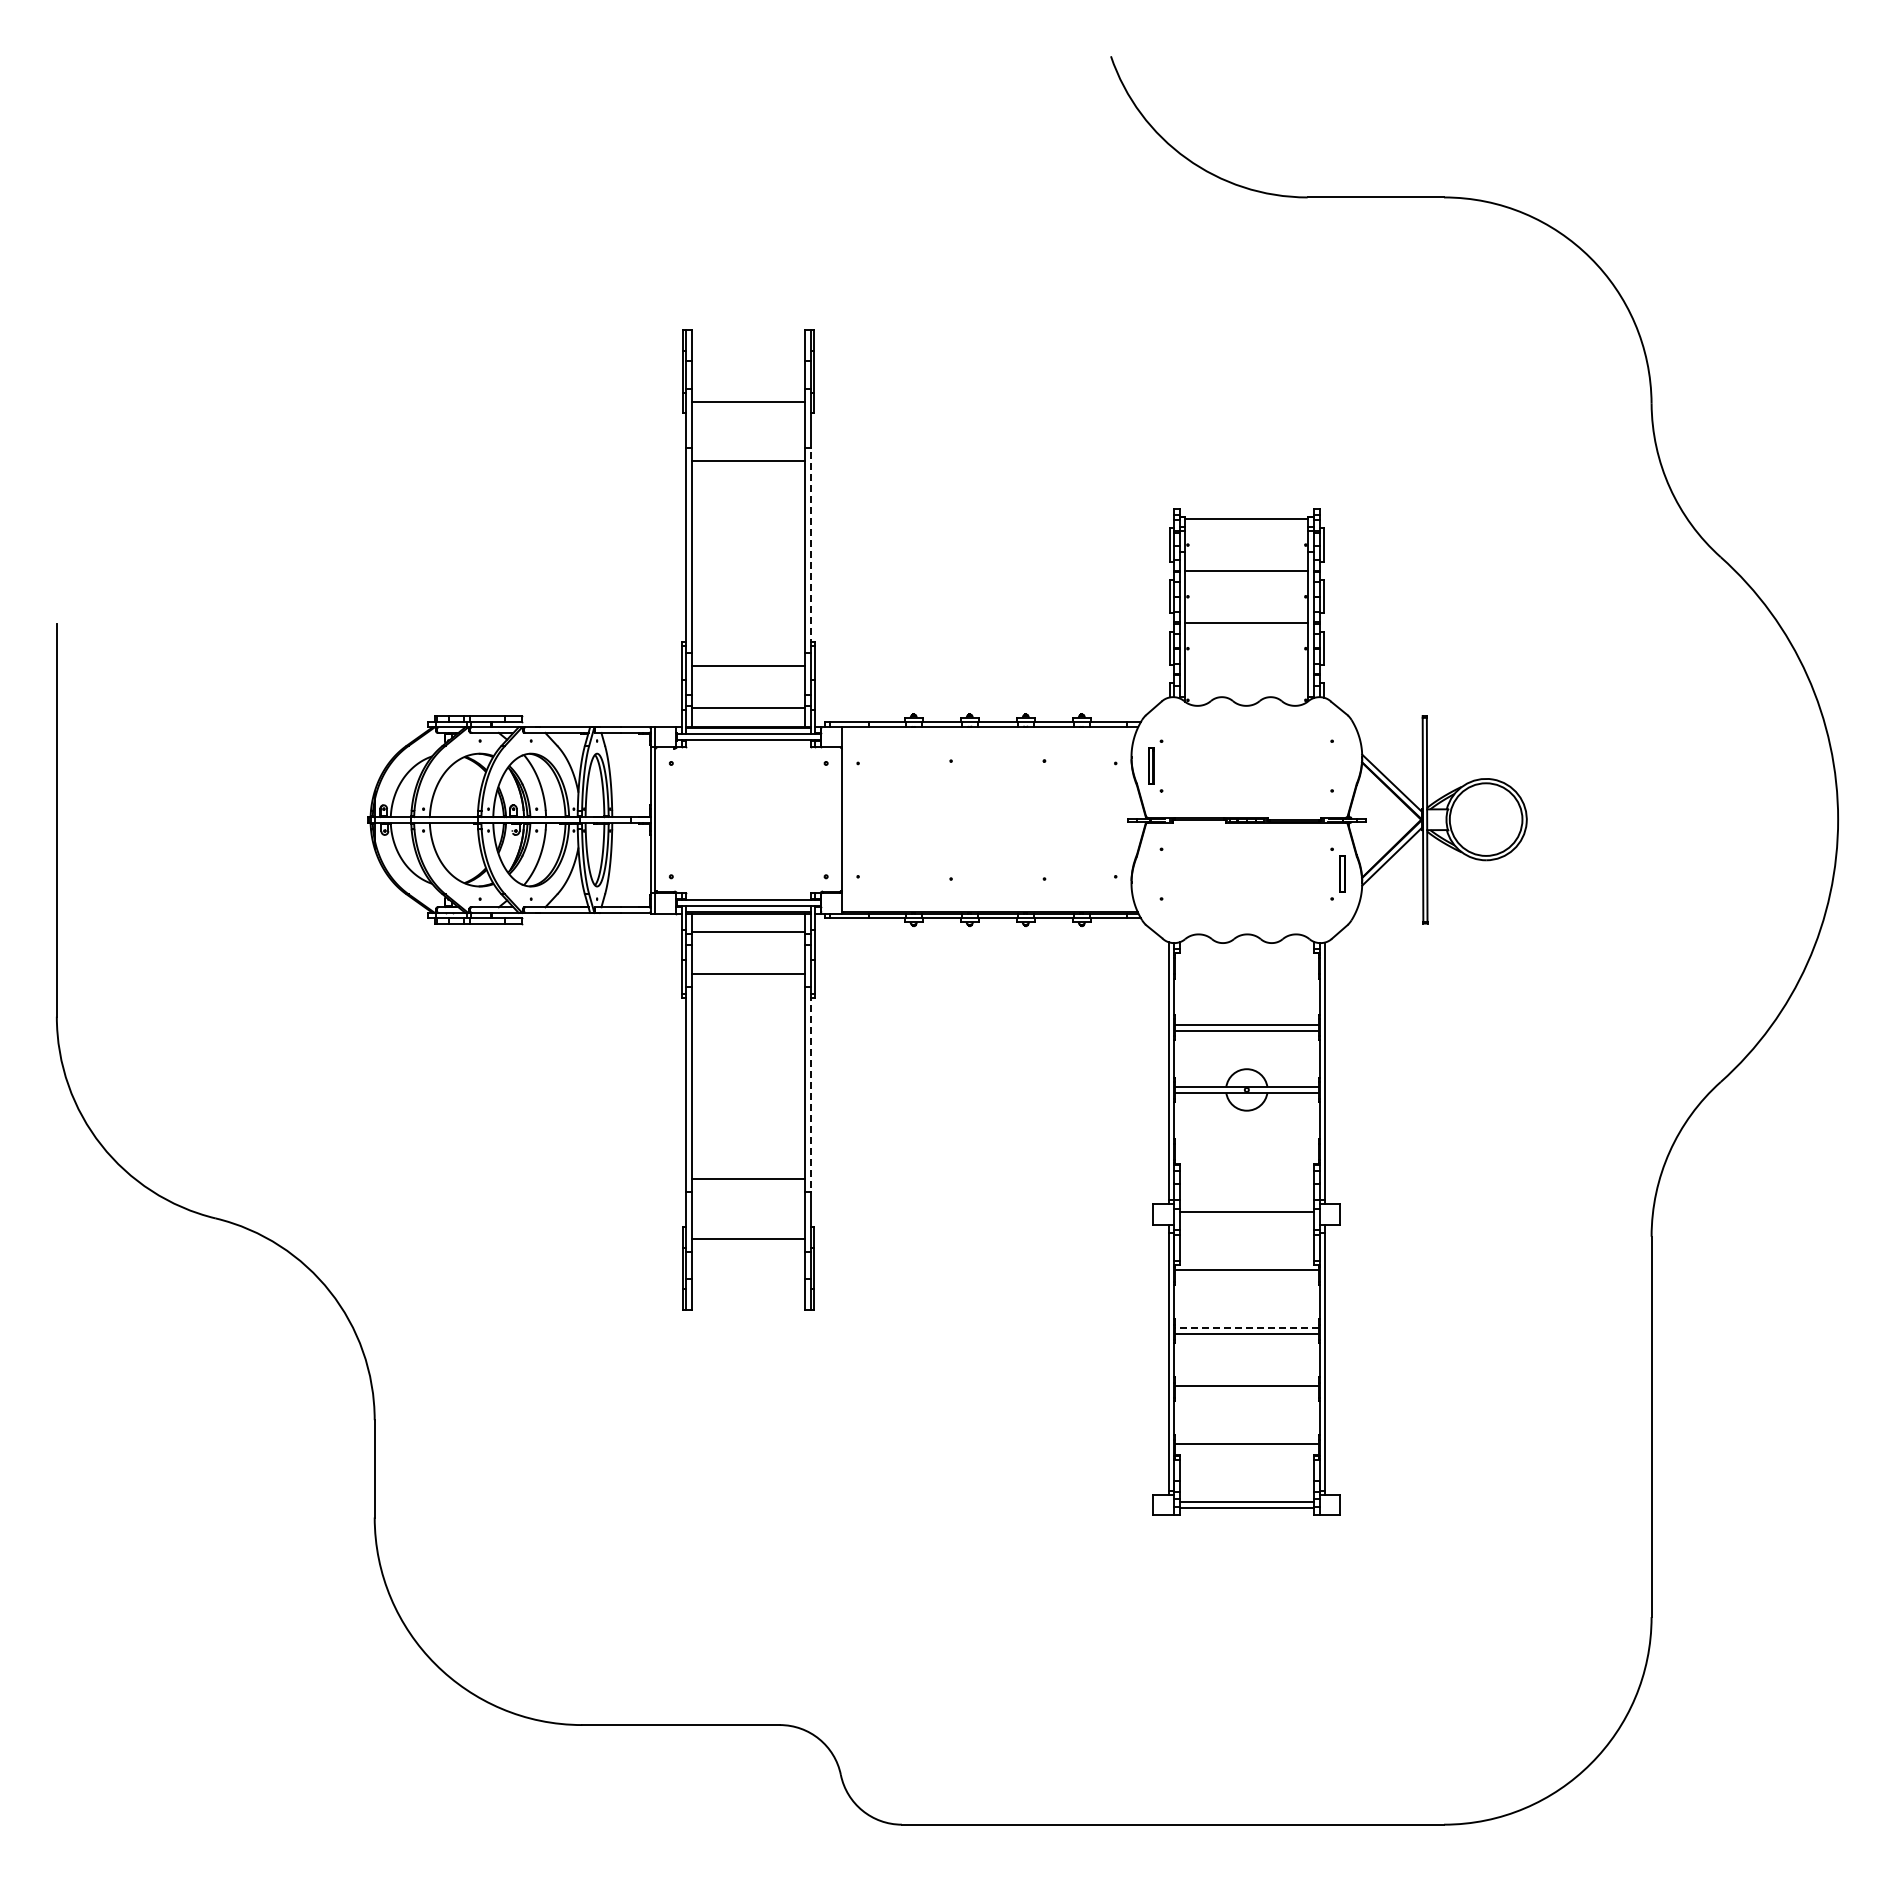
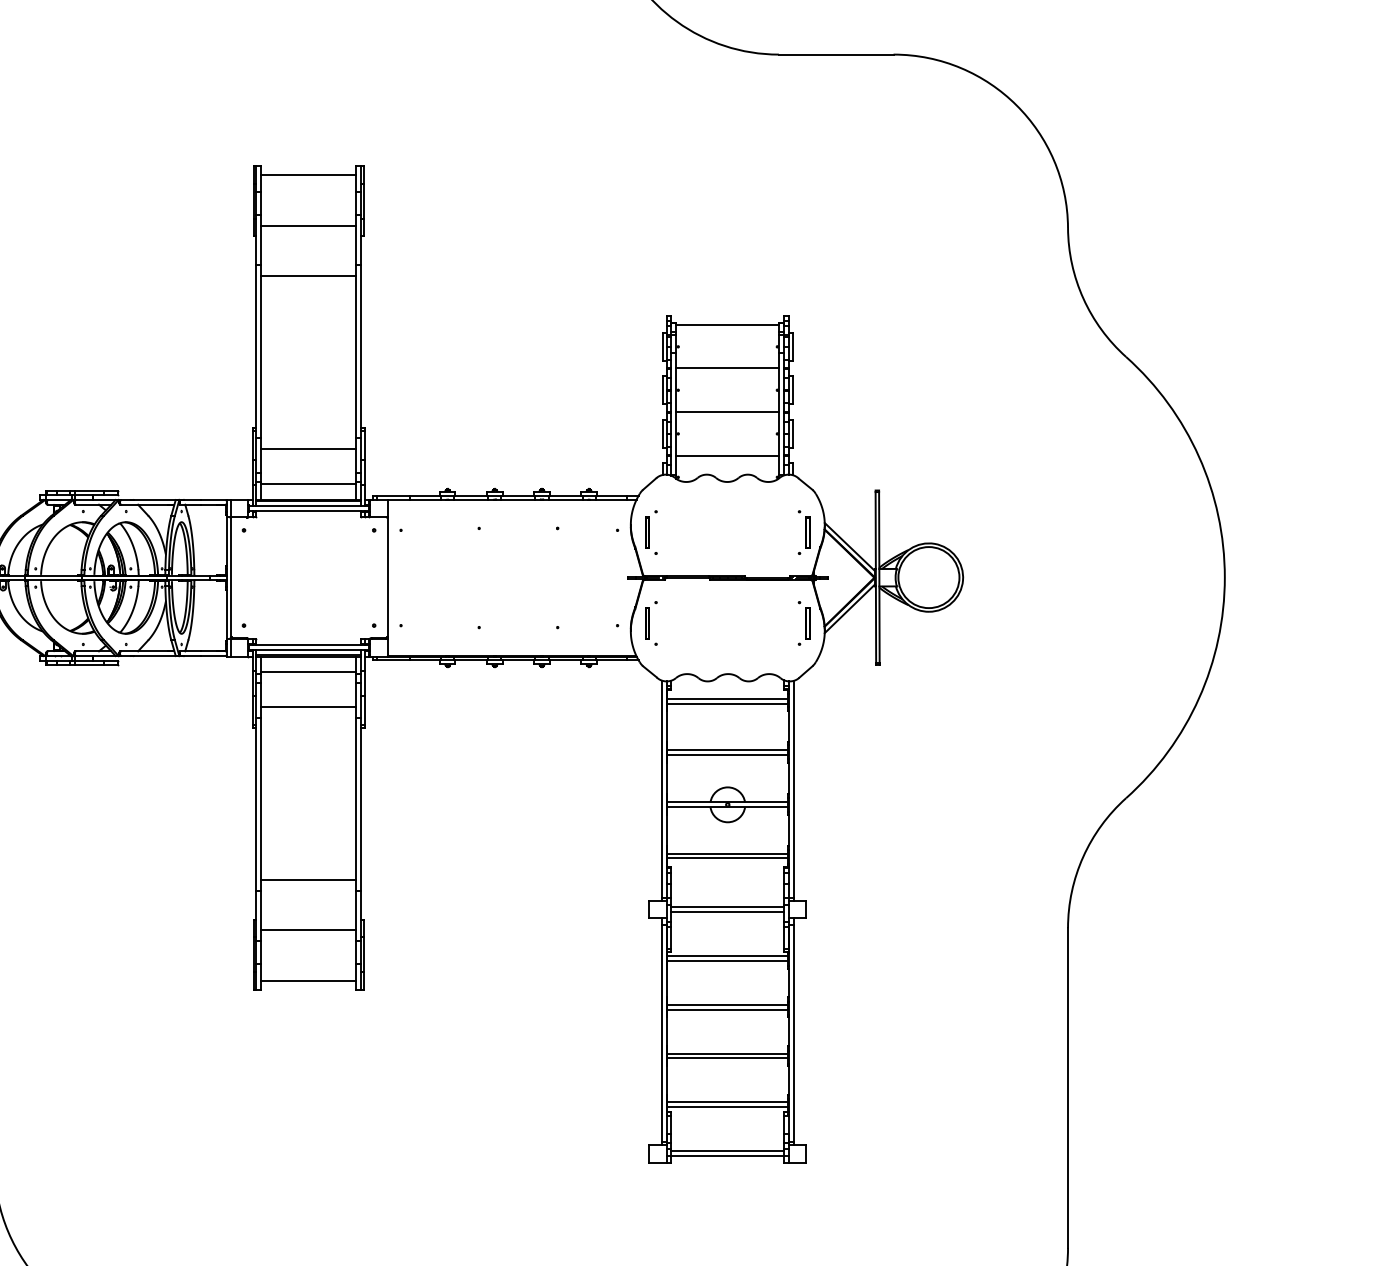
line: (747, 340) -> (308, 174), added
line: (810, 546) -> (361, 348), dashed -> solid
line: (1246, 674) -> (727, 455), added
part: (1342, 765) -> (808, 532), added
part: (1151, 873) -> (647, 622), added
line: (1246, 963) -> (727, 698), added
line: (1246, 969) -> (727, 703), added
line: (810, 1093) -> (361, 807), dashed -> solid
line: (1246, 1148) -> (727, 854), added
line: (1246, 1153) -> (727, 858), added
line: (1246, 1217) -> (727, 912), added
line: (1246, 1275) -> (727, 960), added
line: (747, 1299) -> (308, 980), added
line: (1246, 1328) -> (727, 1005), dashed -> solid
line: (1246, 1391) -> (727, 1058), added
line: (1246, 1449) -> (727, 1107), added

